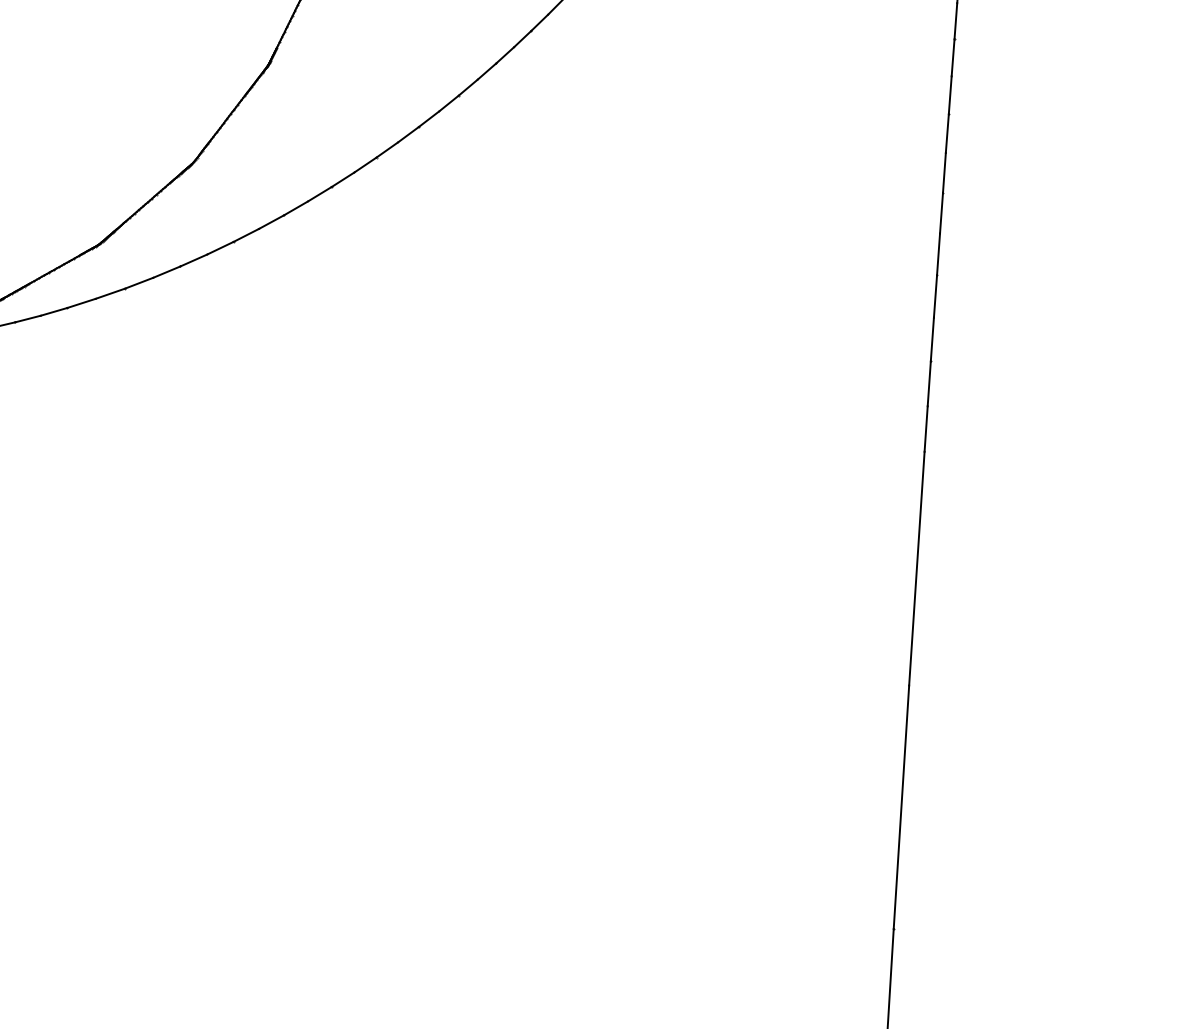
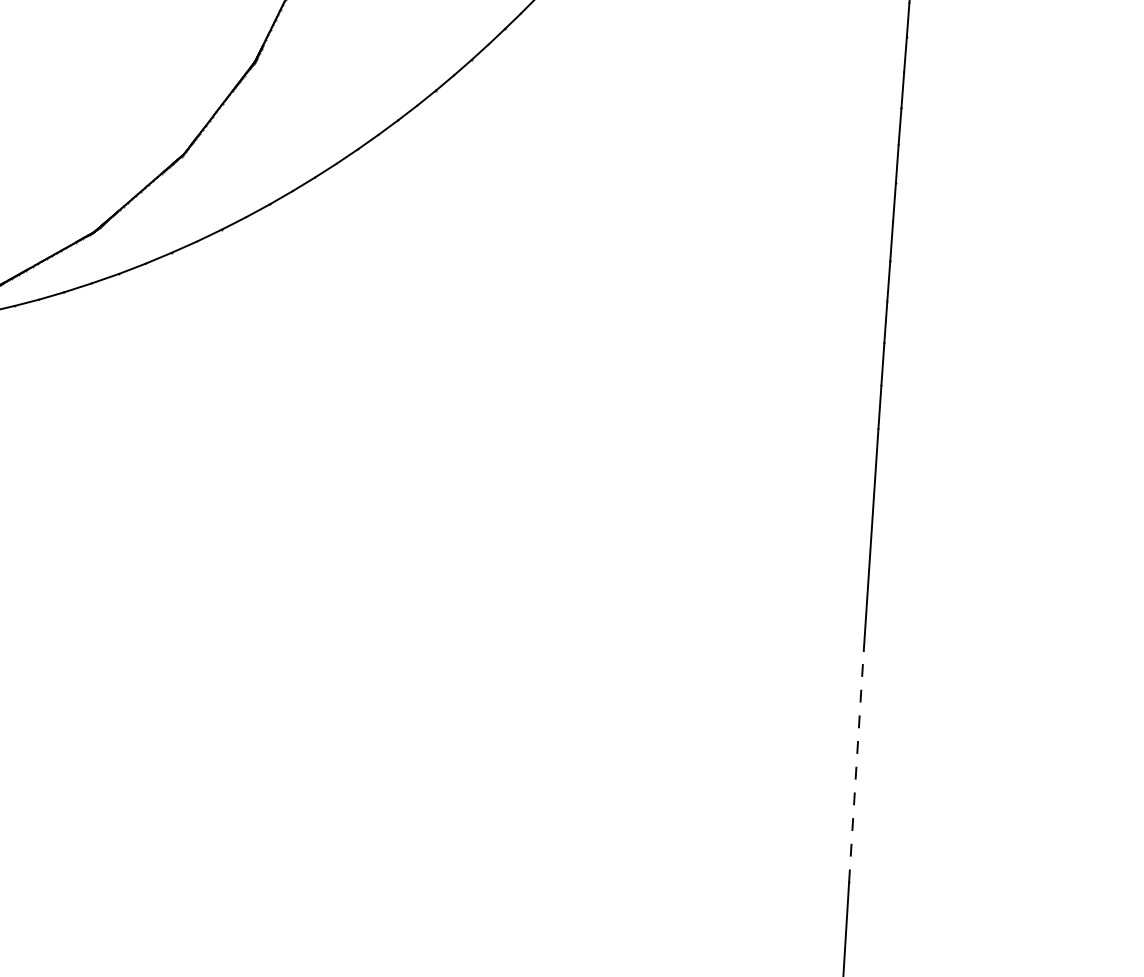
line: (901, 807) -> (856, 766), solid -> dashed

